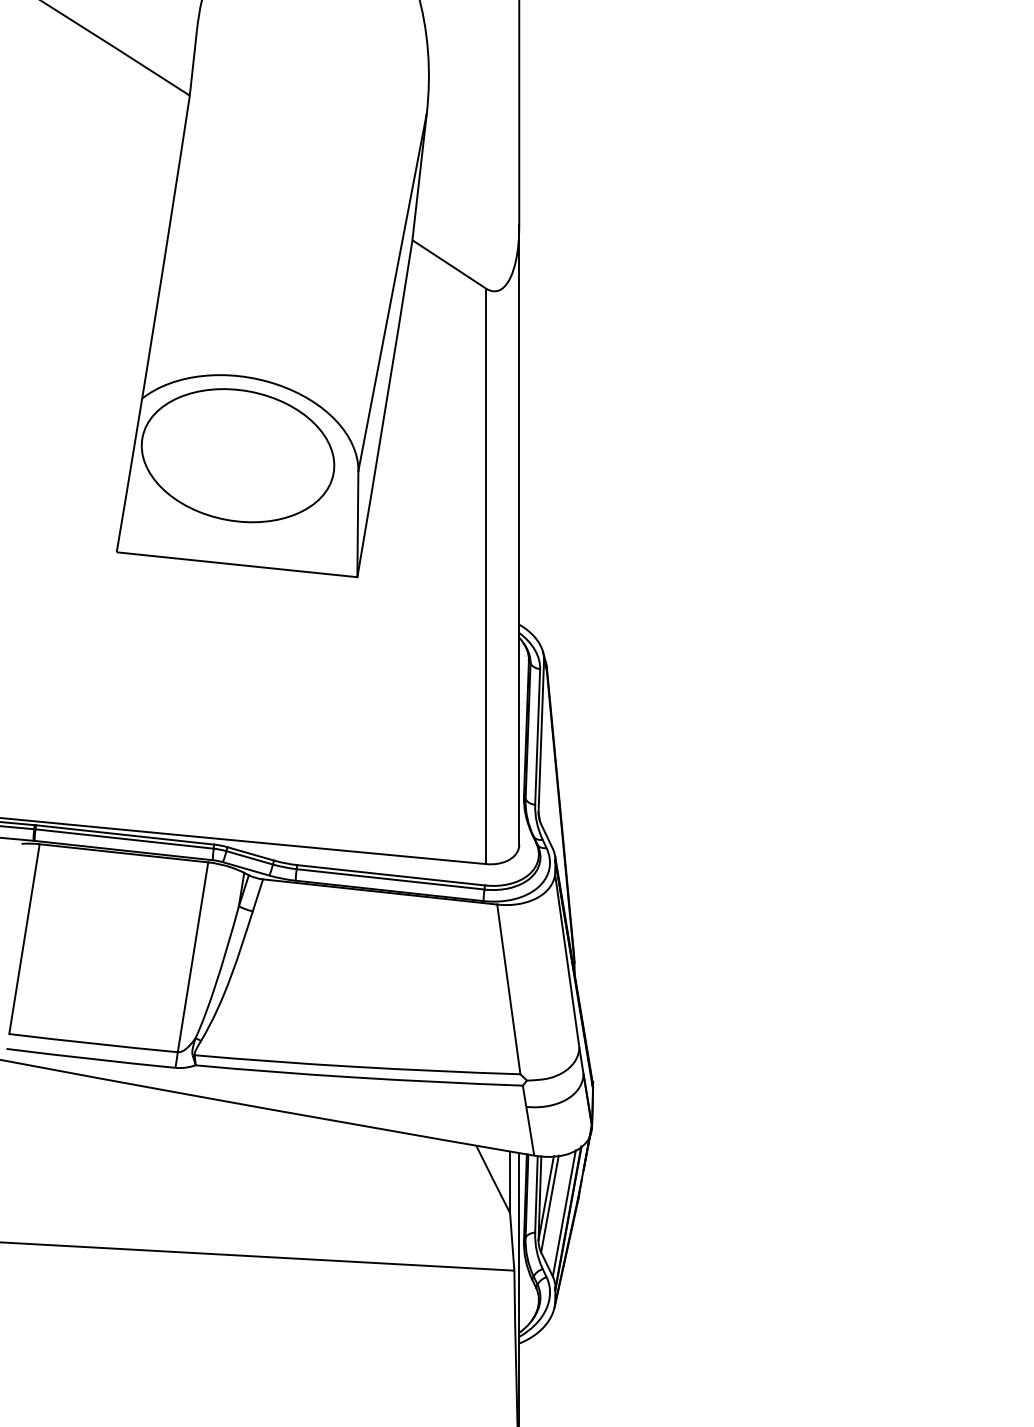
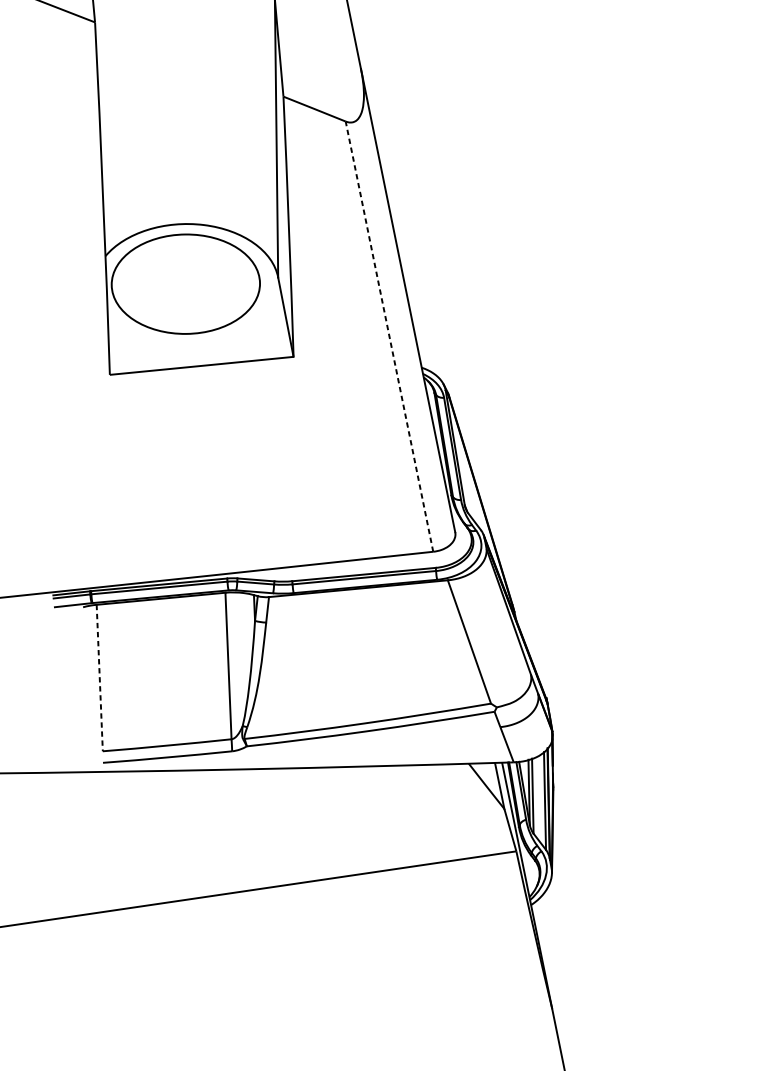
line: (485, 576) -> (389, 336), solid -> dashed
line: (24, 939) -> (99, 678), solid -> dashed

